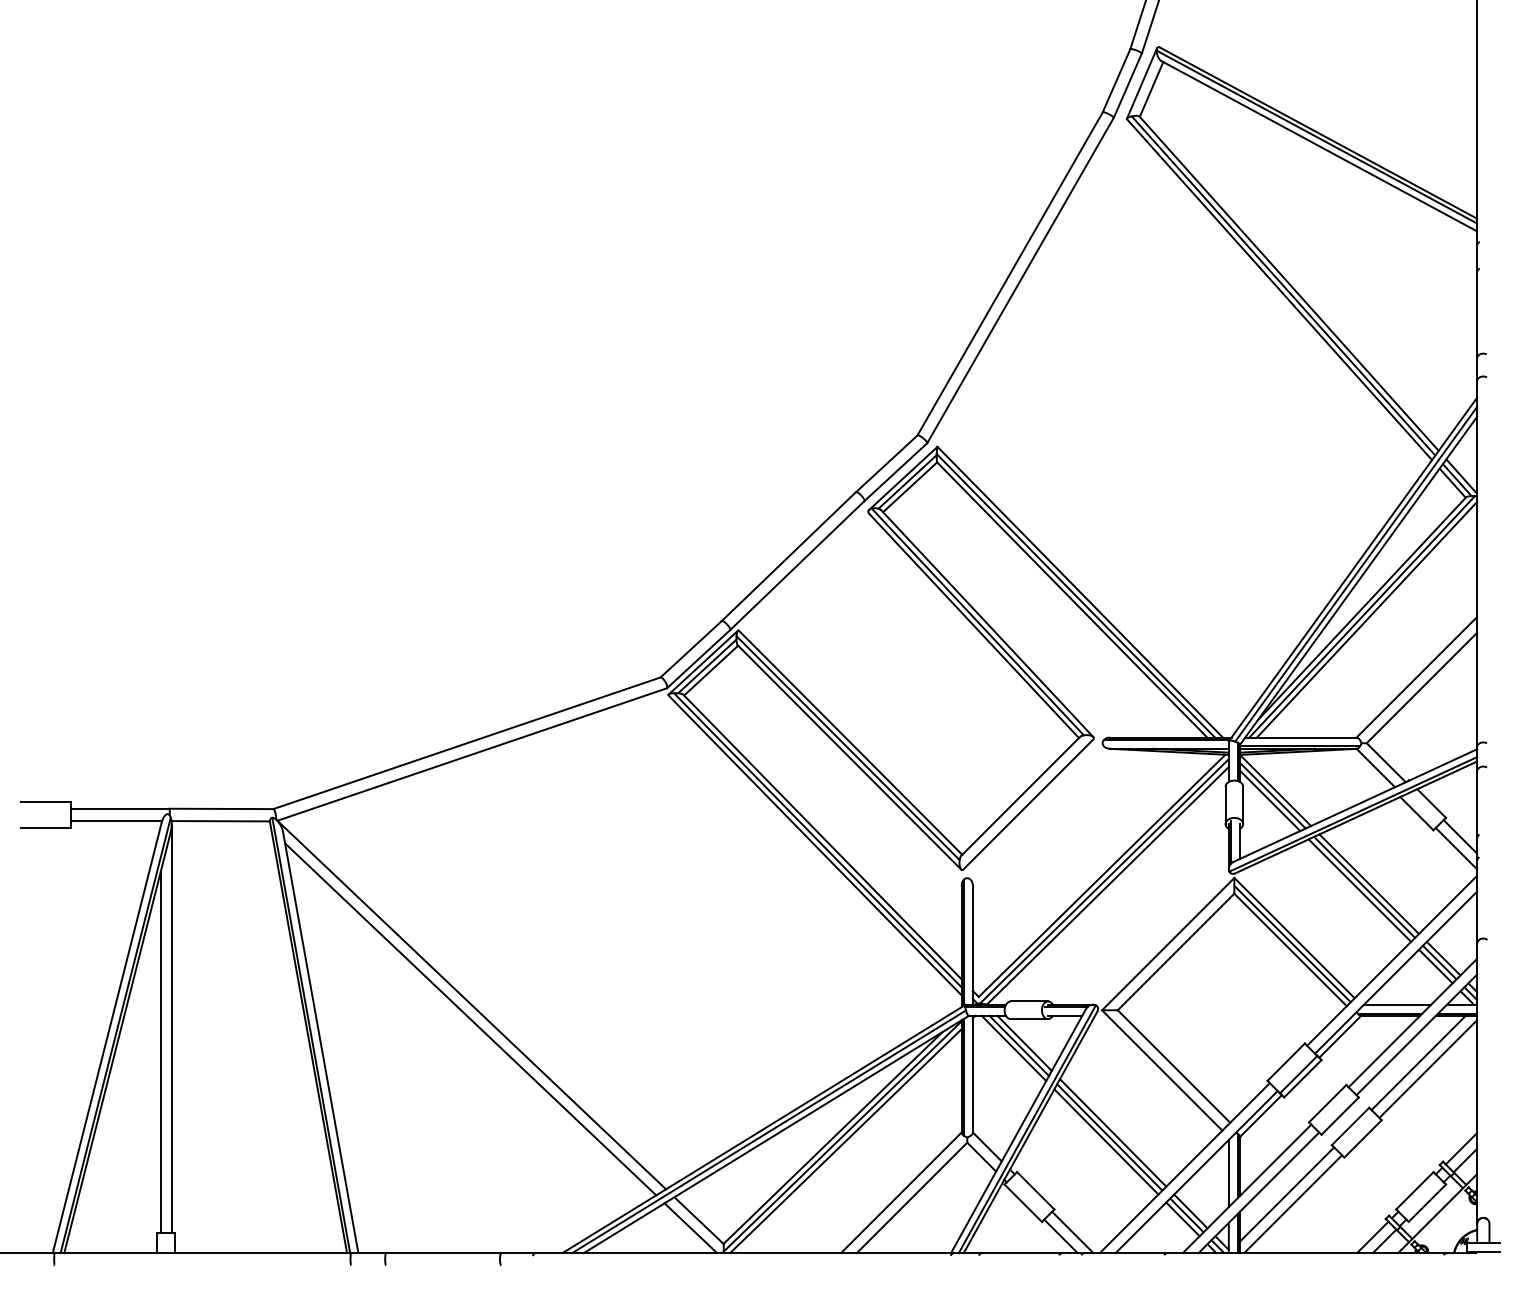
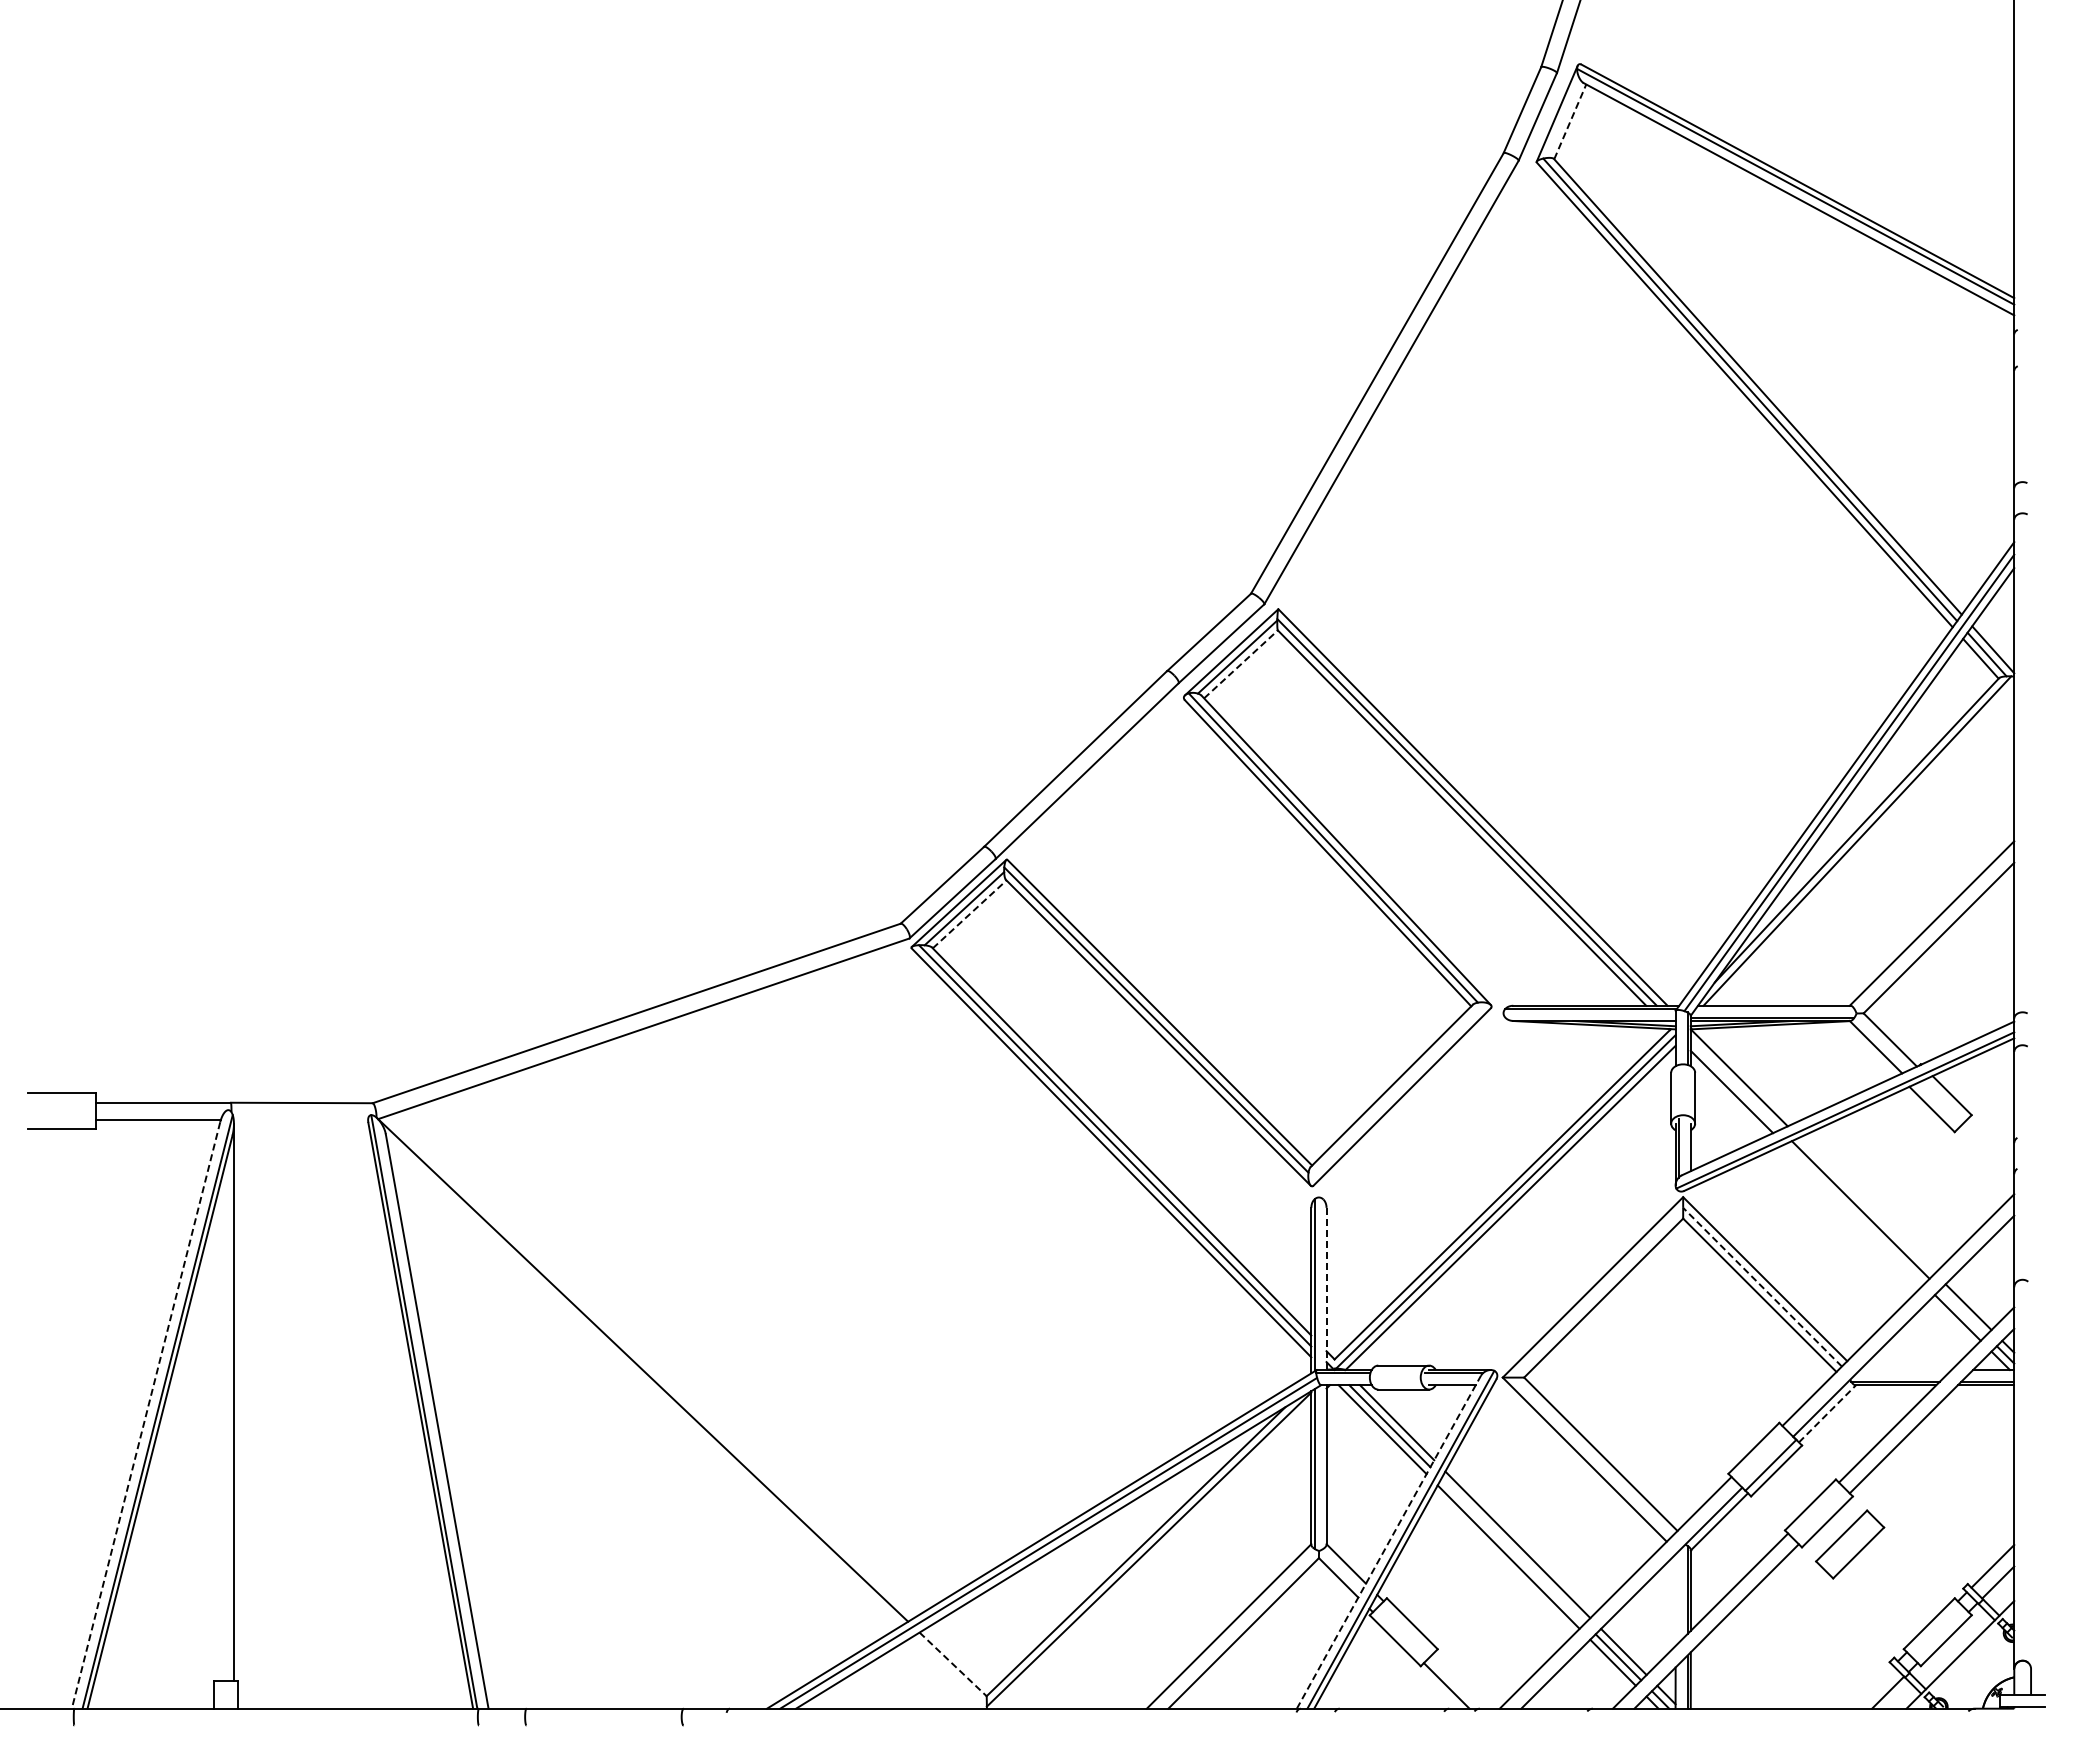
line: (1151, 89) -> (1570, 121), solid -> dashed
line: (910, 487) -> (1241, 664), solid -> dashed
line: (1366, 619) -> (1863, 844), removed
line: (711, 670) -> (970, 914), solid -> dashed
line: (1272, 795) -> (1735, 1084), removed
line: (220, 821) -> (300, 1119), removed
line: (1460, 836) -> (1991, 1140), removed
line: (1456, 848) -> (1985, 1157), removed
line: (1368, 884) -> (1866, 1205), removed
line: (1360, 890) -> (1854, 1214), removed
line: (1292, 943) -> (1762, 1286), solid -> dashed
line: (972, 945) -> (1326, 1289), solid -> dashed
line: (1439, 962) -> (1963, 1312), removed
line: (1397, 1005) -> (1905, 1370), removed
line: (470, 1019) -> (641, 1389), removed
line: (1340, 1036) -> (1827, 1413), solid -> dashed
line: (106, 1038) -> (145, 1416), solid -> dashed
line: (160, 1052) -> (218, 1435), removed
line: (1418, 1063) -> (1934, 1449), removed
line: (1428, 1068) -> (1947, 1457), removed
line: (1019, 1130) -> (1389, 1541), solid -> dashed
line: (1109, 1137) -> (1512, 1550), removed
line: (845, 1140) -> (1153, 1555), removed
line: (1228, 1173) -> (1675, 1600), removed
line: (1286, 1194) -> (1754, 1628), removed
line: (1293, 1203) -> (1763, 1641), removed
line: (699, 1220) -> (953, 1664), solid -> dashed
line: (690, 1228) -> (941, 1674), removed
line: (1072, 1232) -> (1462, 1680), removed
line: (1372, 1236) -> (1871, 1686), removed

